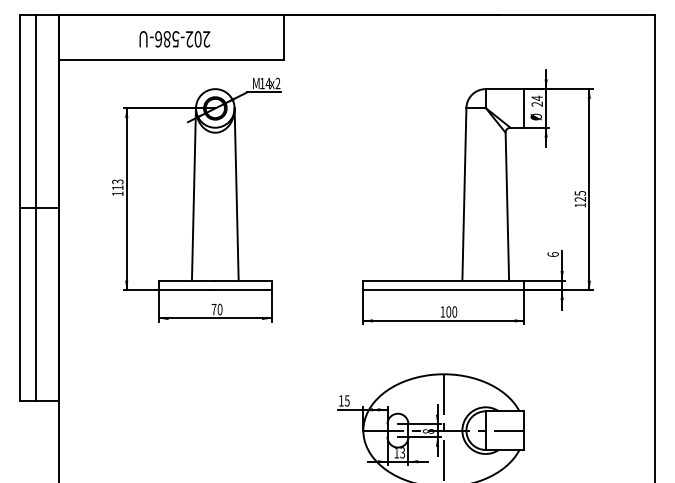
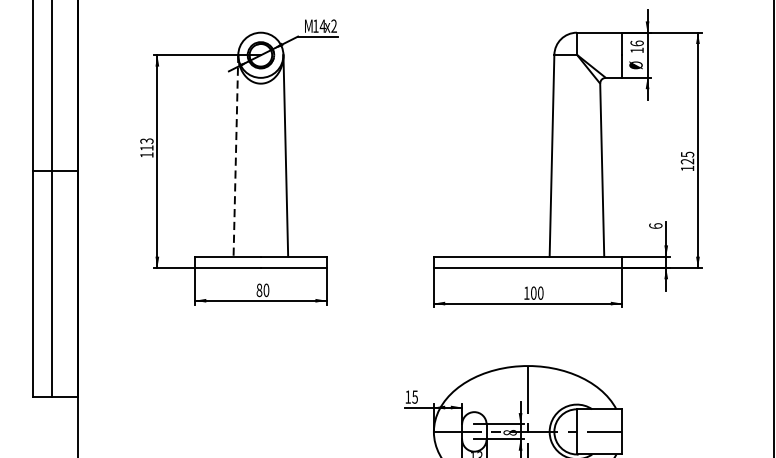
text: (536, 101) -> (636, 47), 24 -> 16
line: (193, 194) -> (235, 155), solid -> dashed
text: (213, 309) -> (258, 290), 70 -> 80

